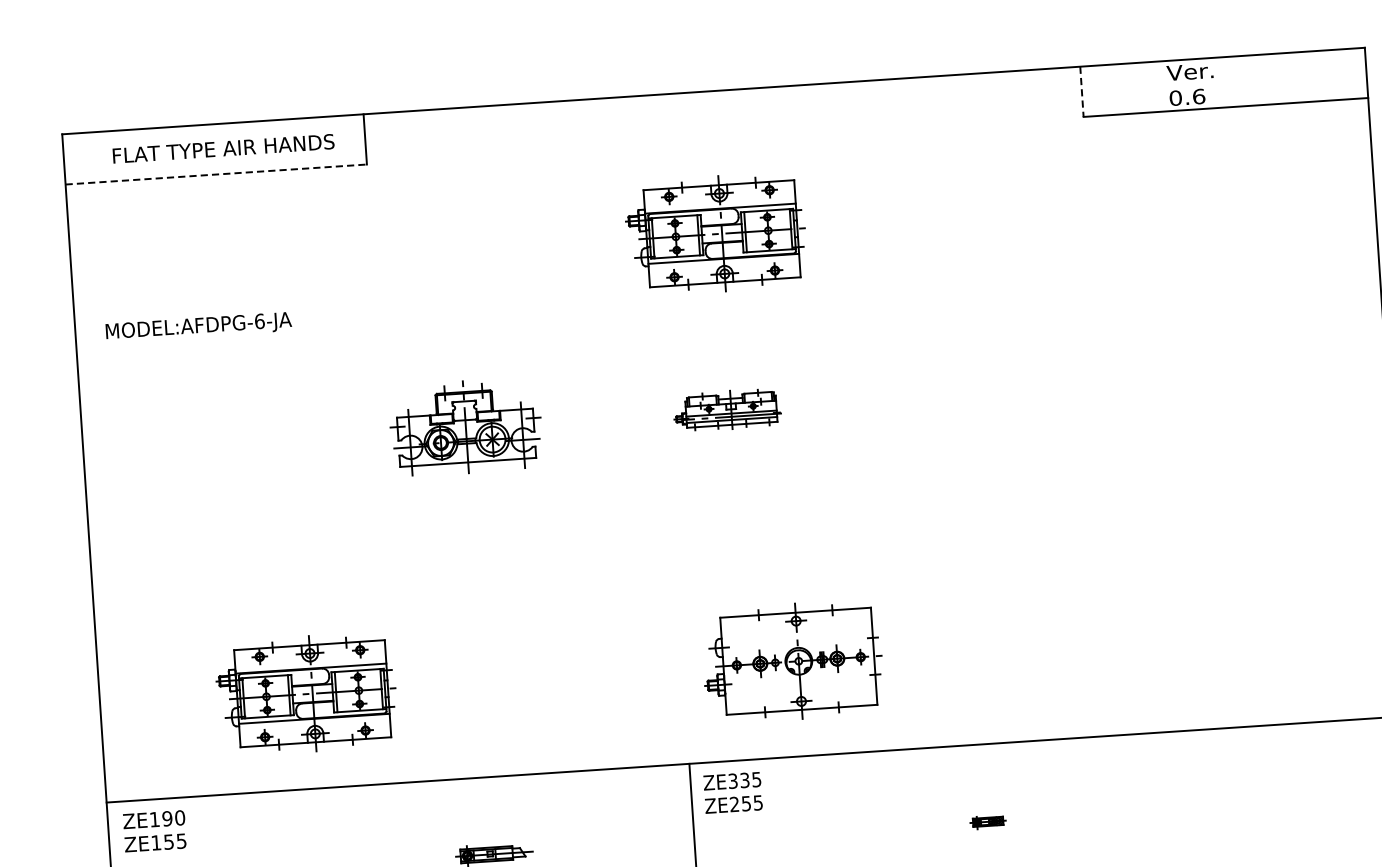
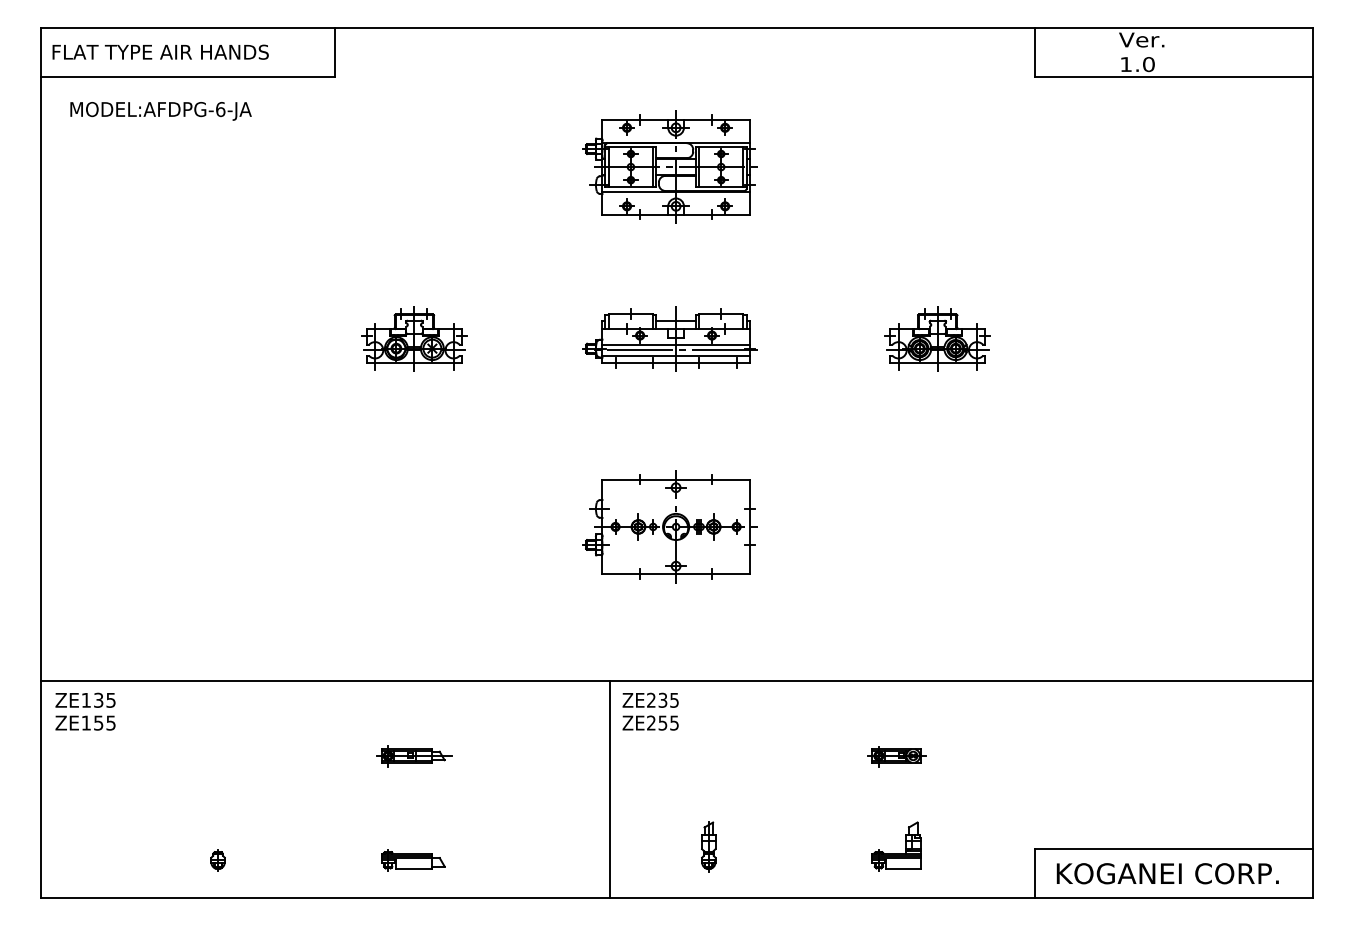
line: (1082, 92) -> (1035, 52), dashed -> solid
text: (1187, 97) -> (1137, 64), 0.6 -> 1.0
text: (223, 148) -> (160, 51), moved
line: (216, 174) -> (188, 76), dashed -> solid
text: (198, 327) -> (160, 111), moved
part: (1001, 391) -> (937, 338), added
part: (727, 409) -> (669, 338), size x1.67
part: (466, 426) -> (414, 338), size x0.71
part: (792, 661) -> (669, 526), moved
part: (305, 693) -> (241, 587), removed
text: (733, 781) -> (651, 700), ZE335 -> ZE235
text: (173, 817) -> (104, 699), ZE190 -> ZE135
part: (987, 822) -> (896, 756), size x1.67

